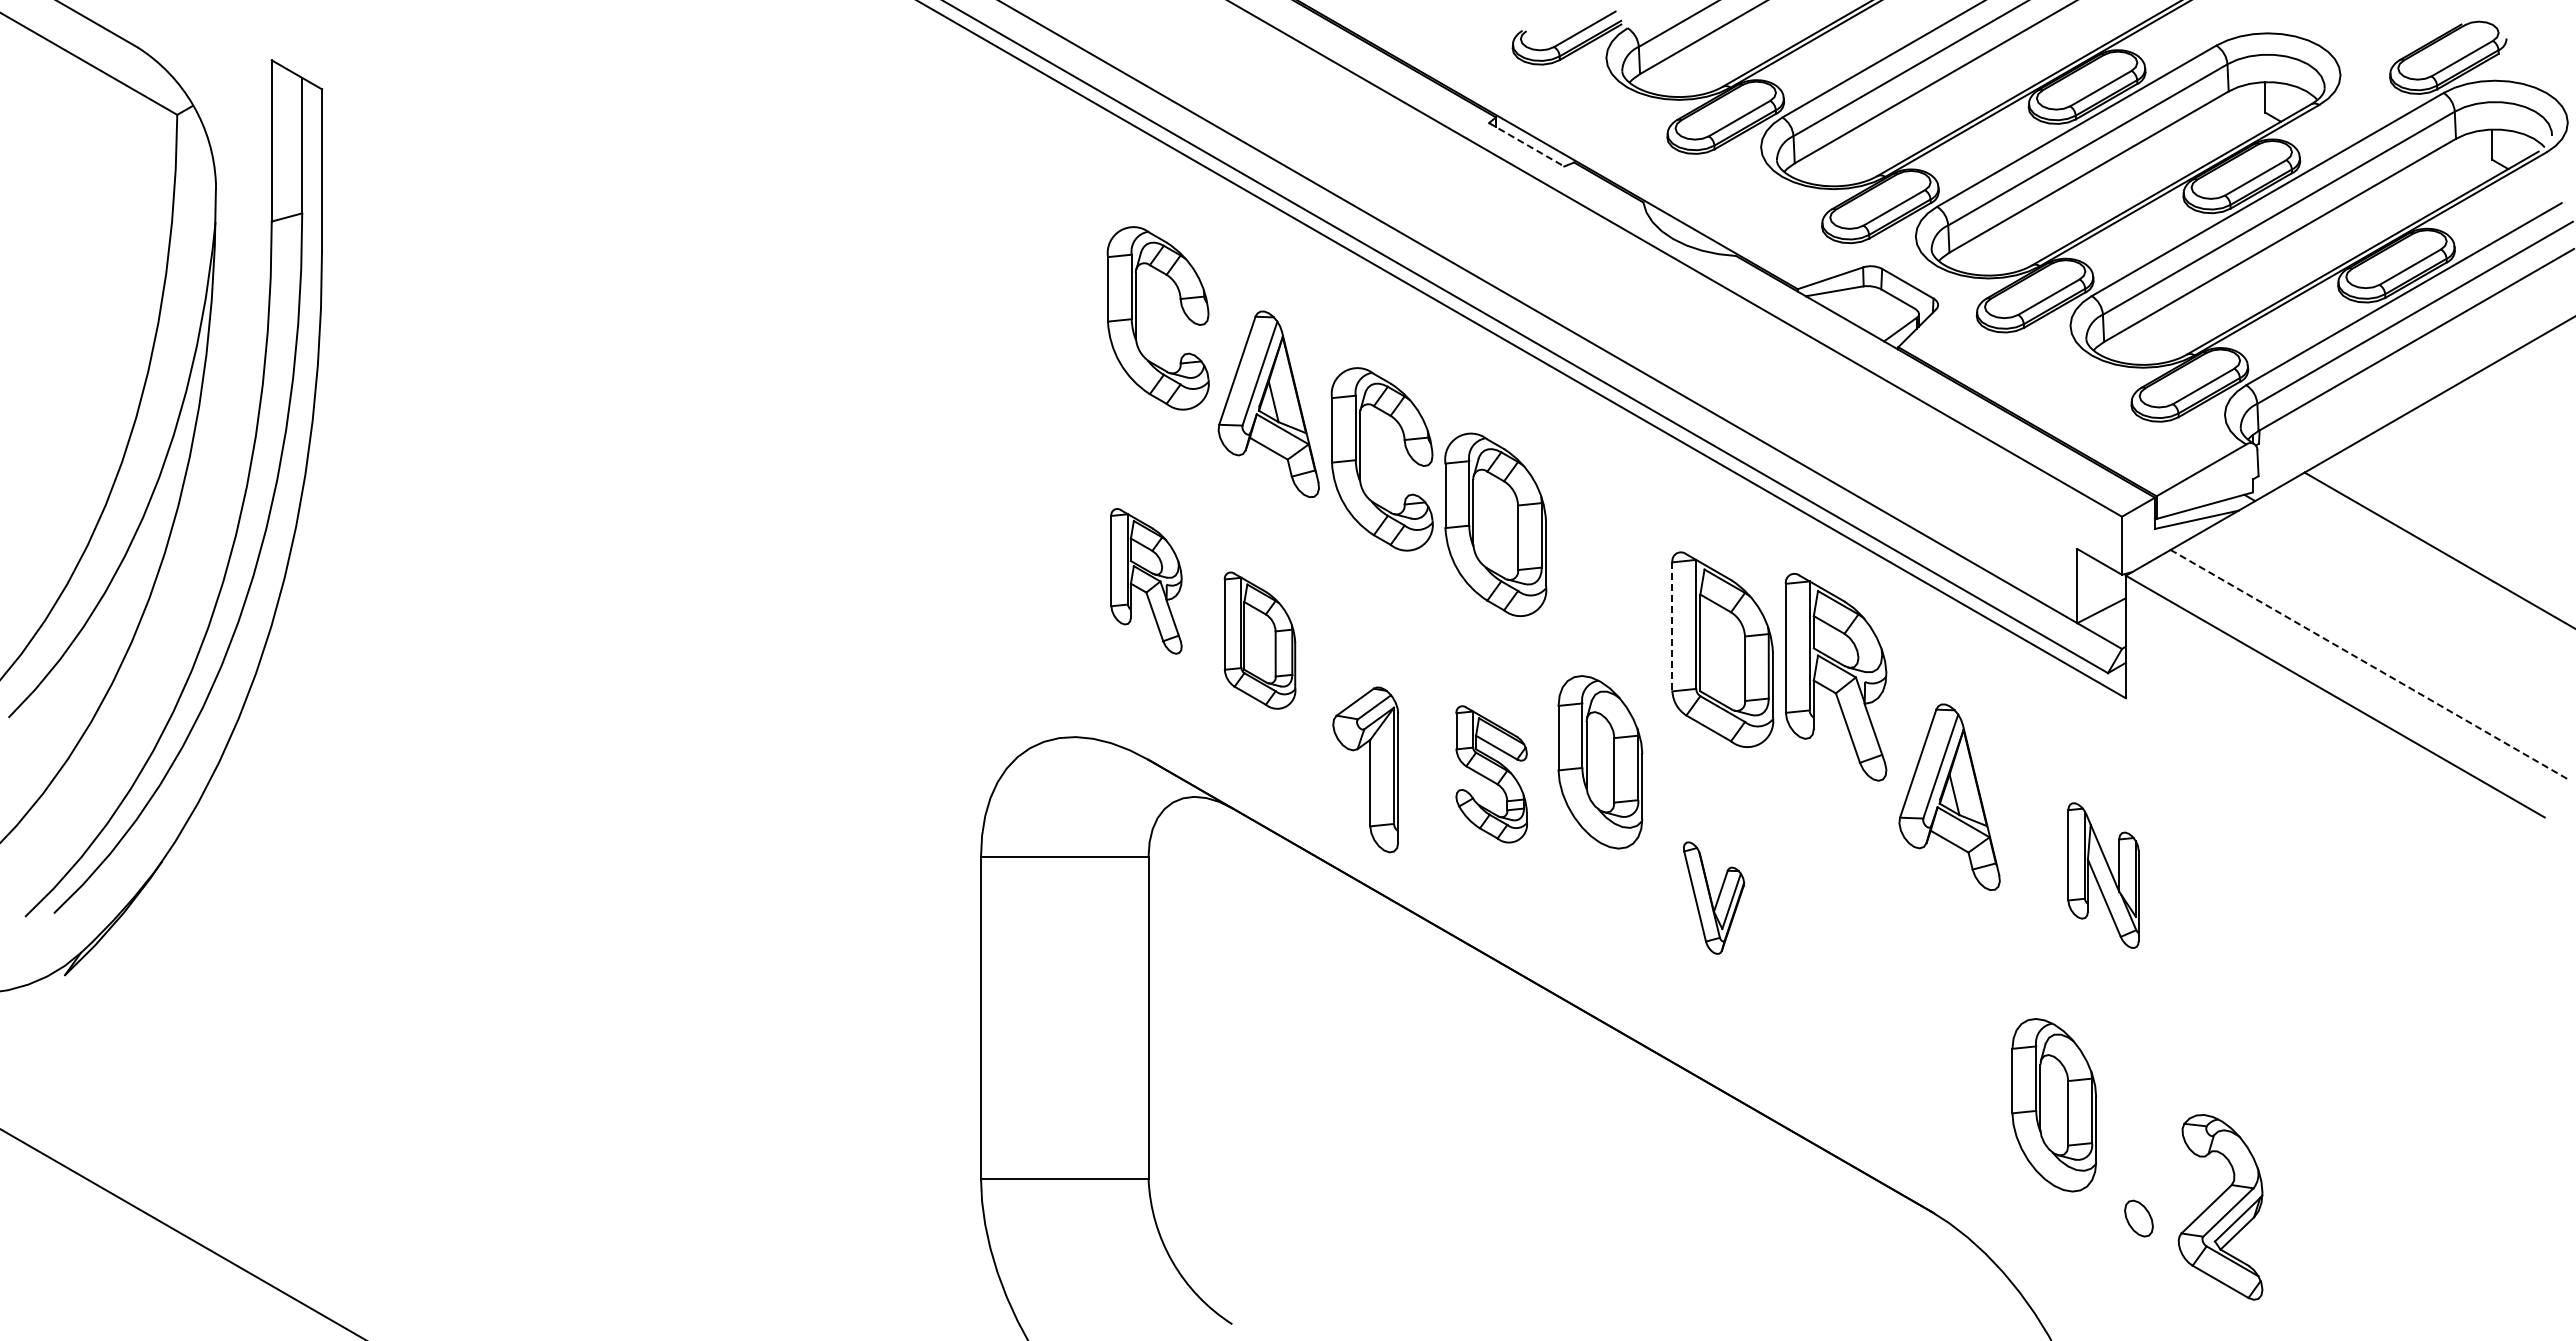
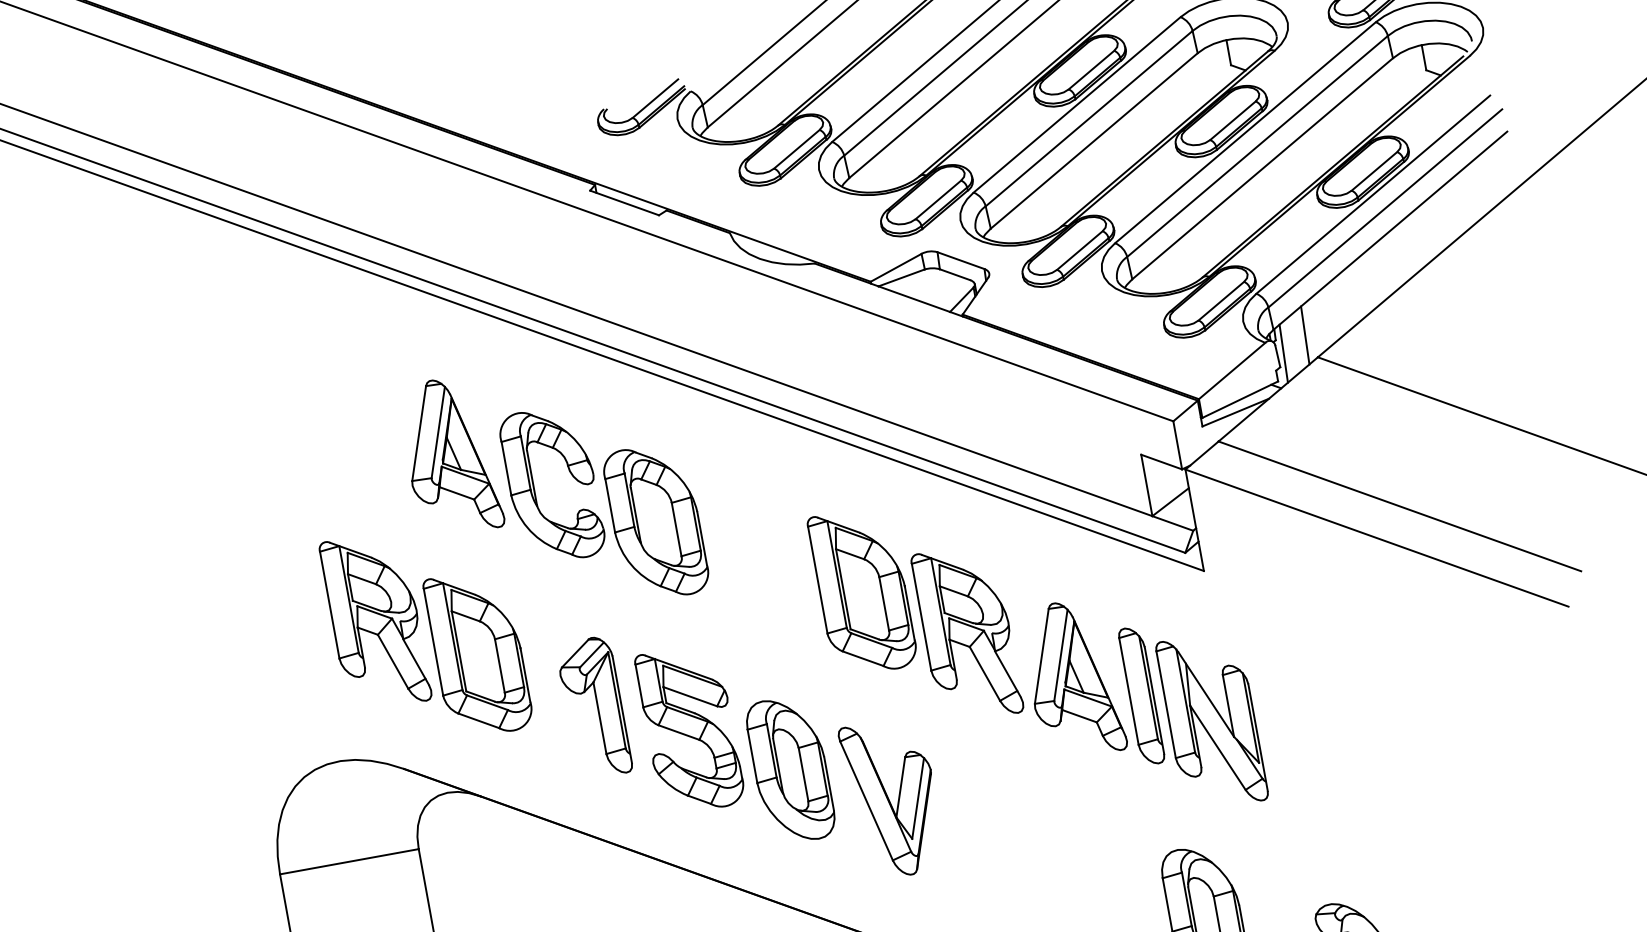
line: (1527, 145) -> (625, 203), dashed -> solid
part: (1136, 318) -> (327, 405), removed
line: (2294, 444) -> (1305, 335), added
line: (2265, 460) -> (1283, 353), added
part: (1146, 581) -> (375, 621), size x1.43
line: (1672, 627) -> (817, 580), dashed -> solid
part: (1259, 640) -> (478, 653), size x1.43
line: (2368, 664) -> (1399, 506), dashed -> solid
part: (1835, 677) -> (967, 633), moved
part: (1600, 762) -> (790, 770), moved
part: (1365, 769) -> (593, 707), moved
part: (1491, 774) -> (690, 729), size x1.43
part: (2026, 830) -> (1141, 695), added
part: (2103, 875) -> (1212, 721), size x1.43
part: (1713, 897) -> (892, 797), size x1.67

